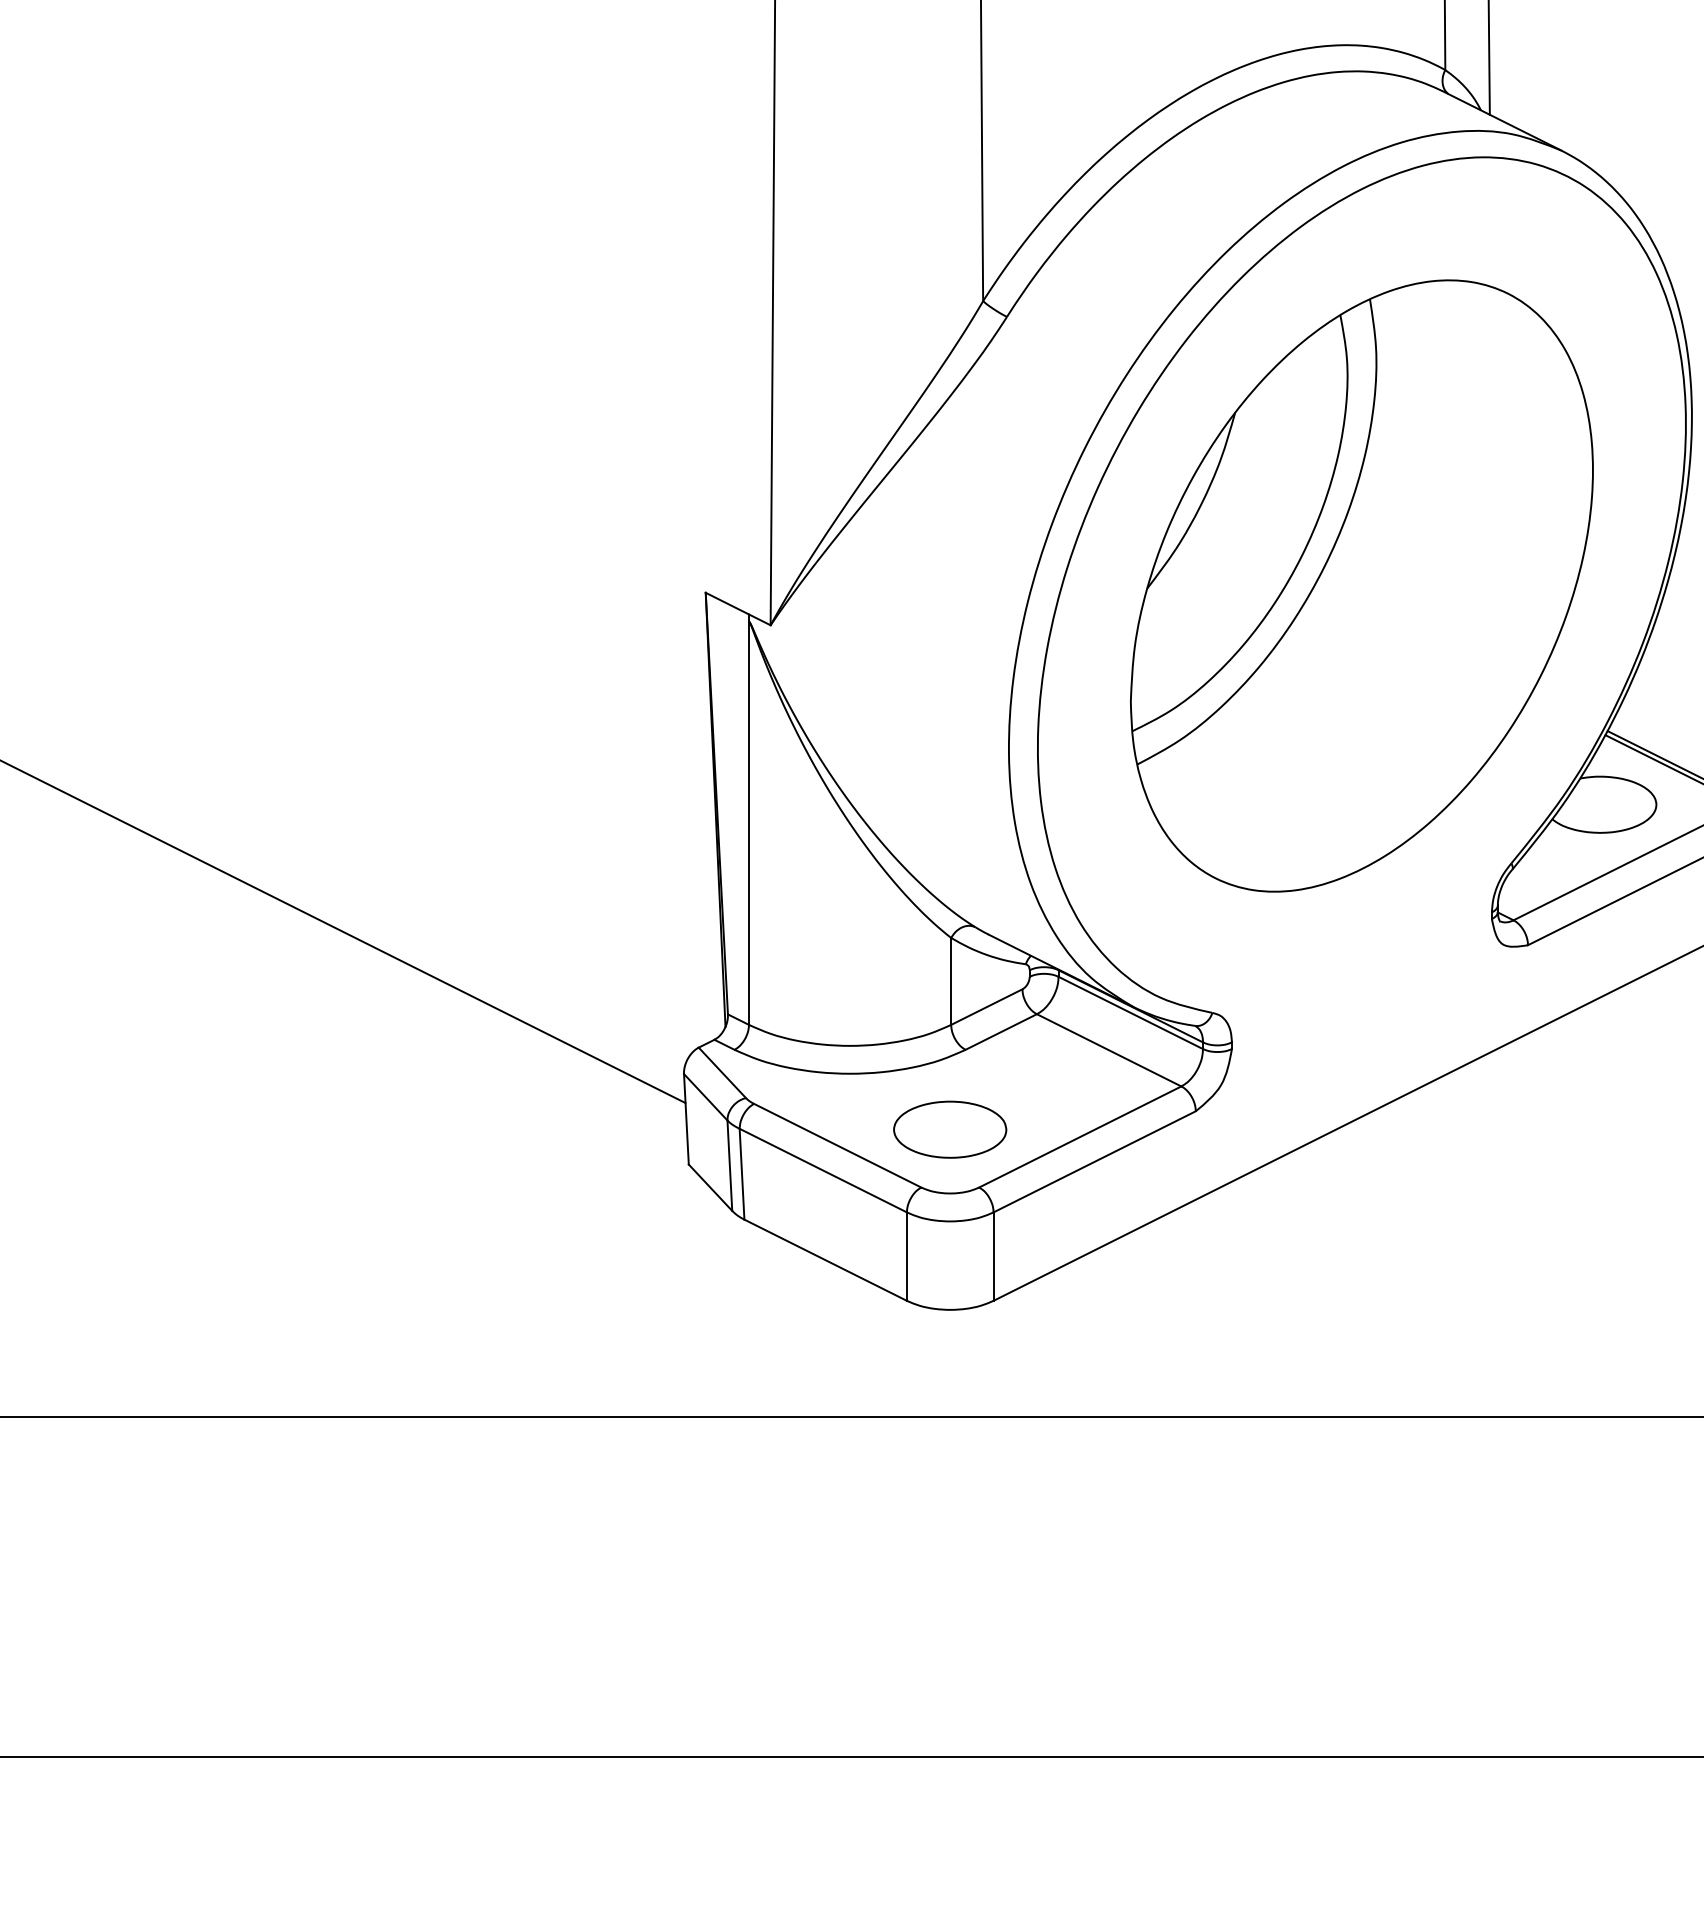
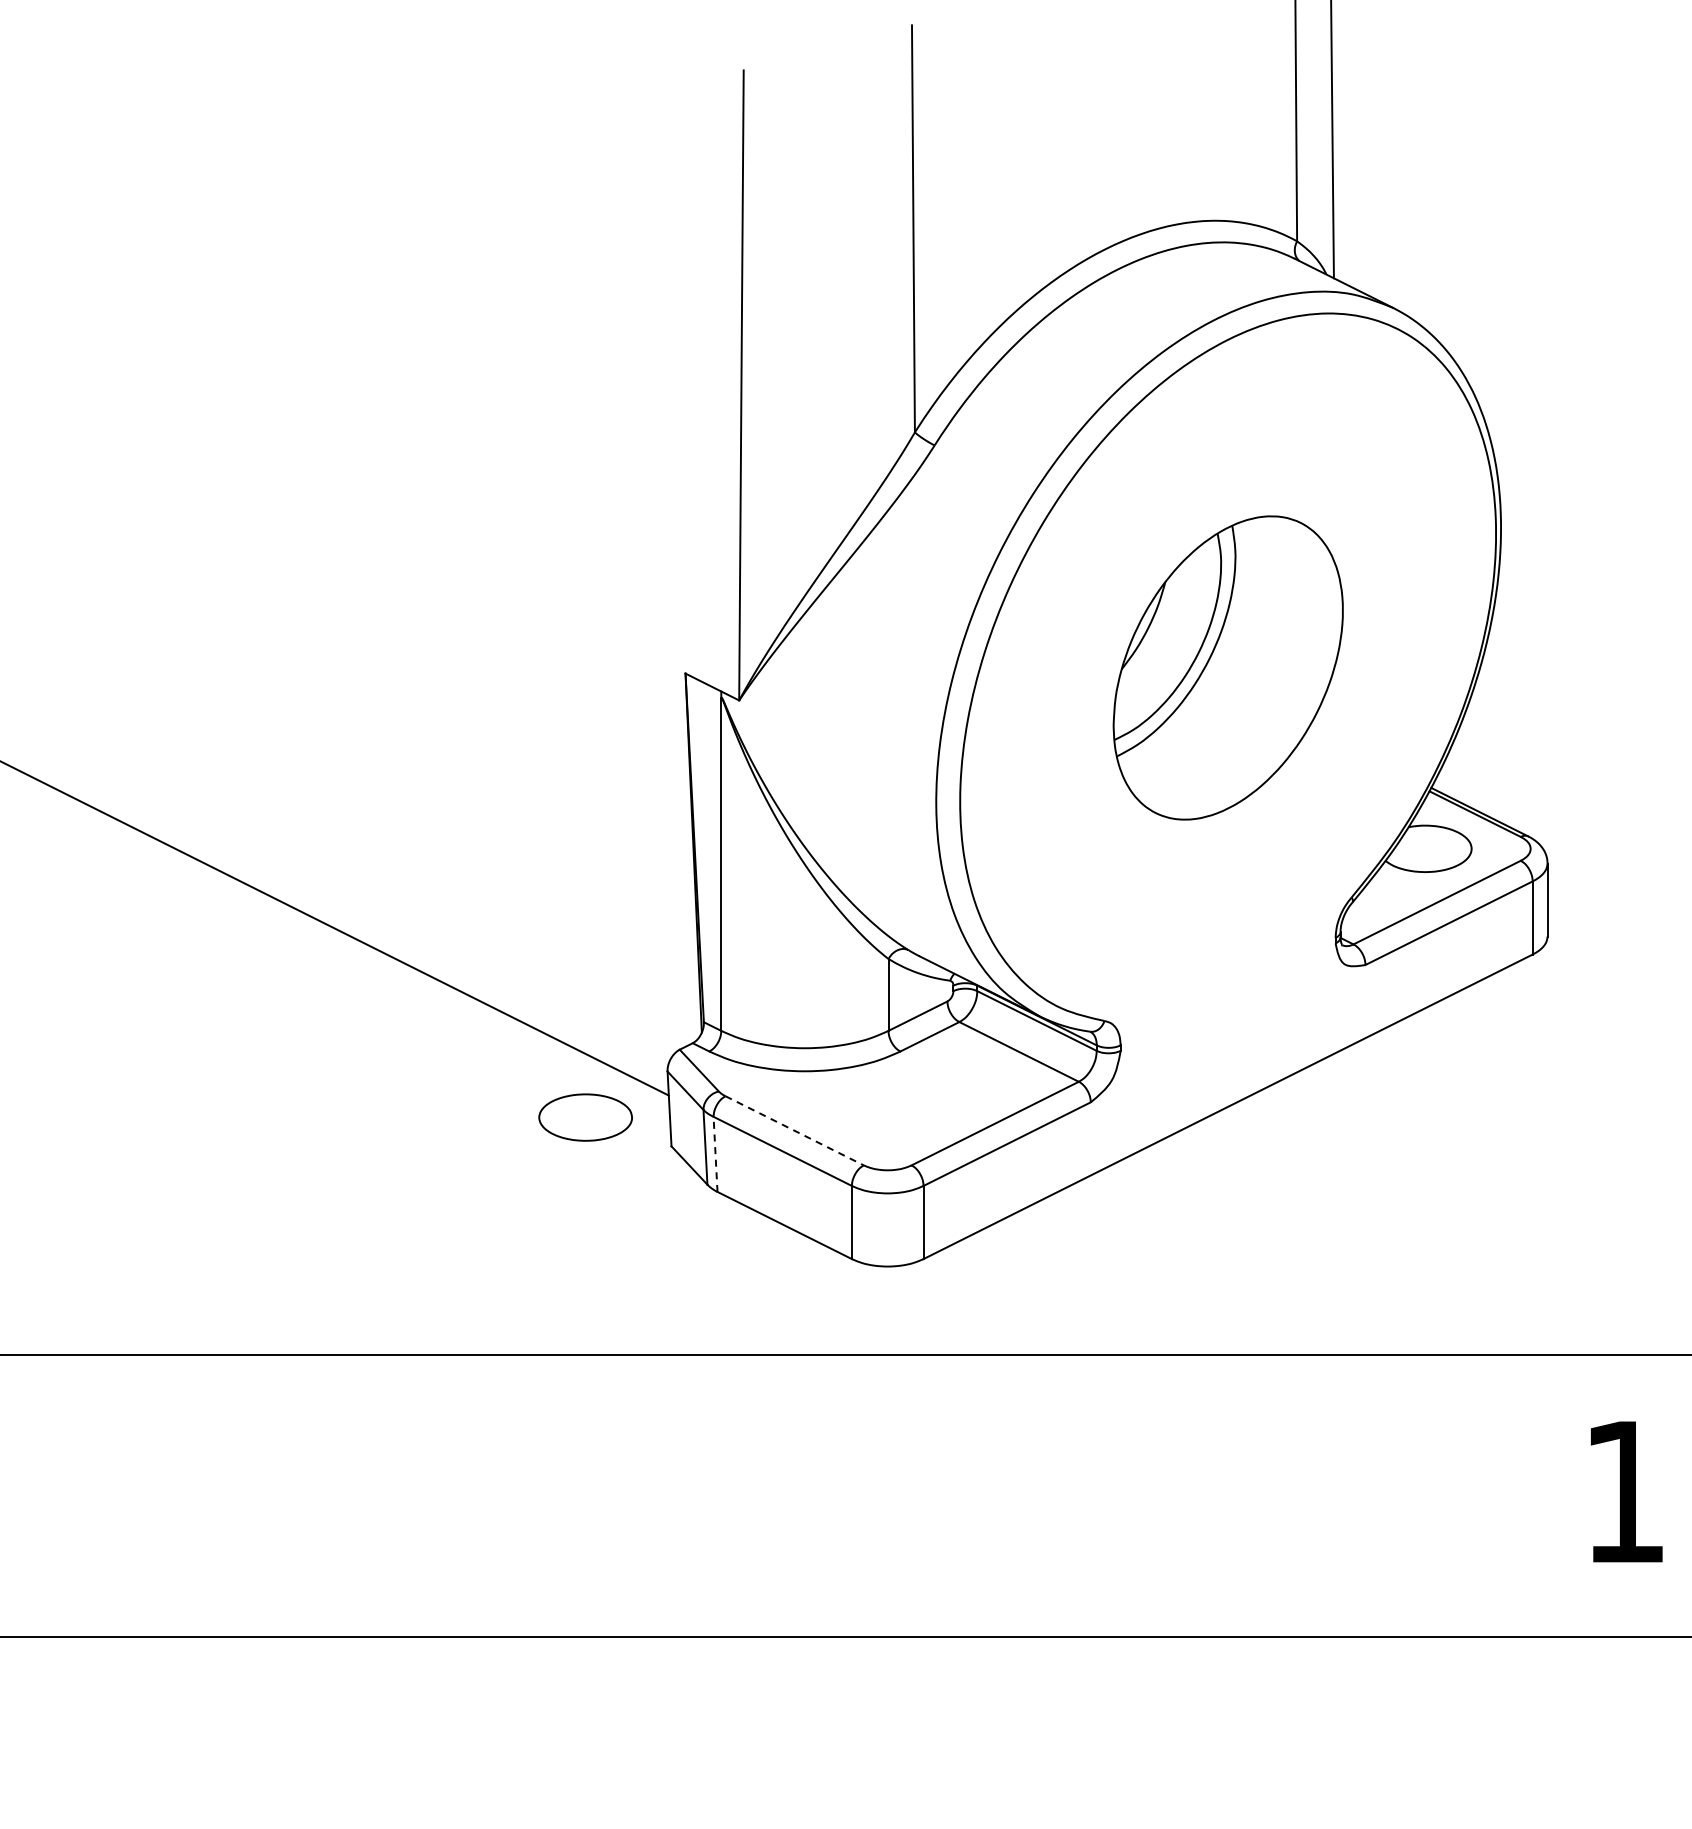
part: (1362, 585) -> (1228, 667), size x0.6
part: (949, 1129) -> (585, 1117), moved
line: (838, 1146) -> (795, 1131), solid -> dashed
line: (741, 1174) -> (715, 1154), solid -> dashed

